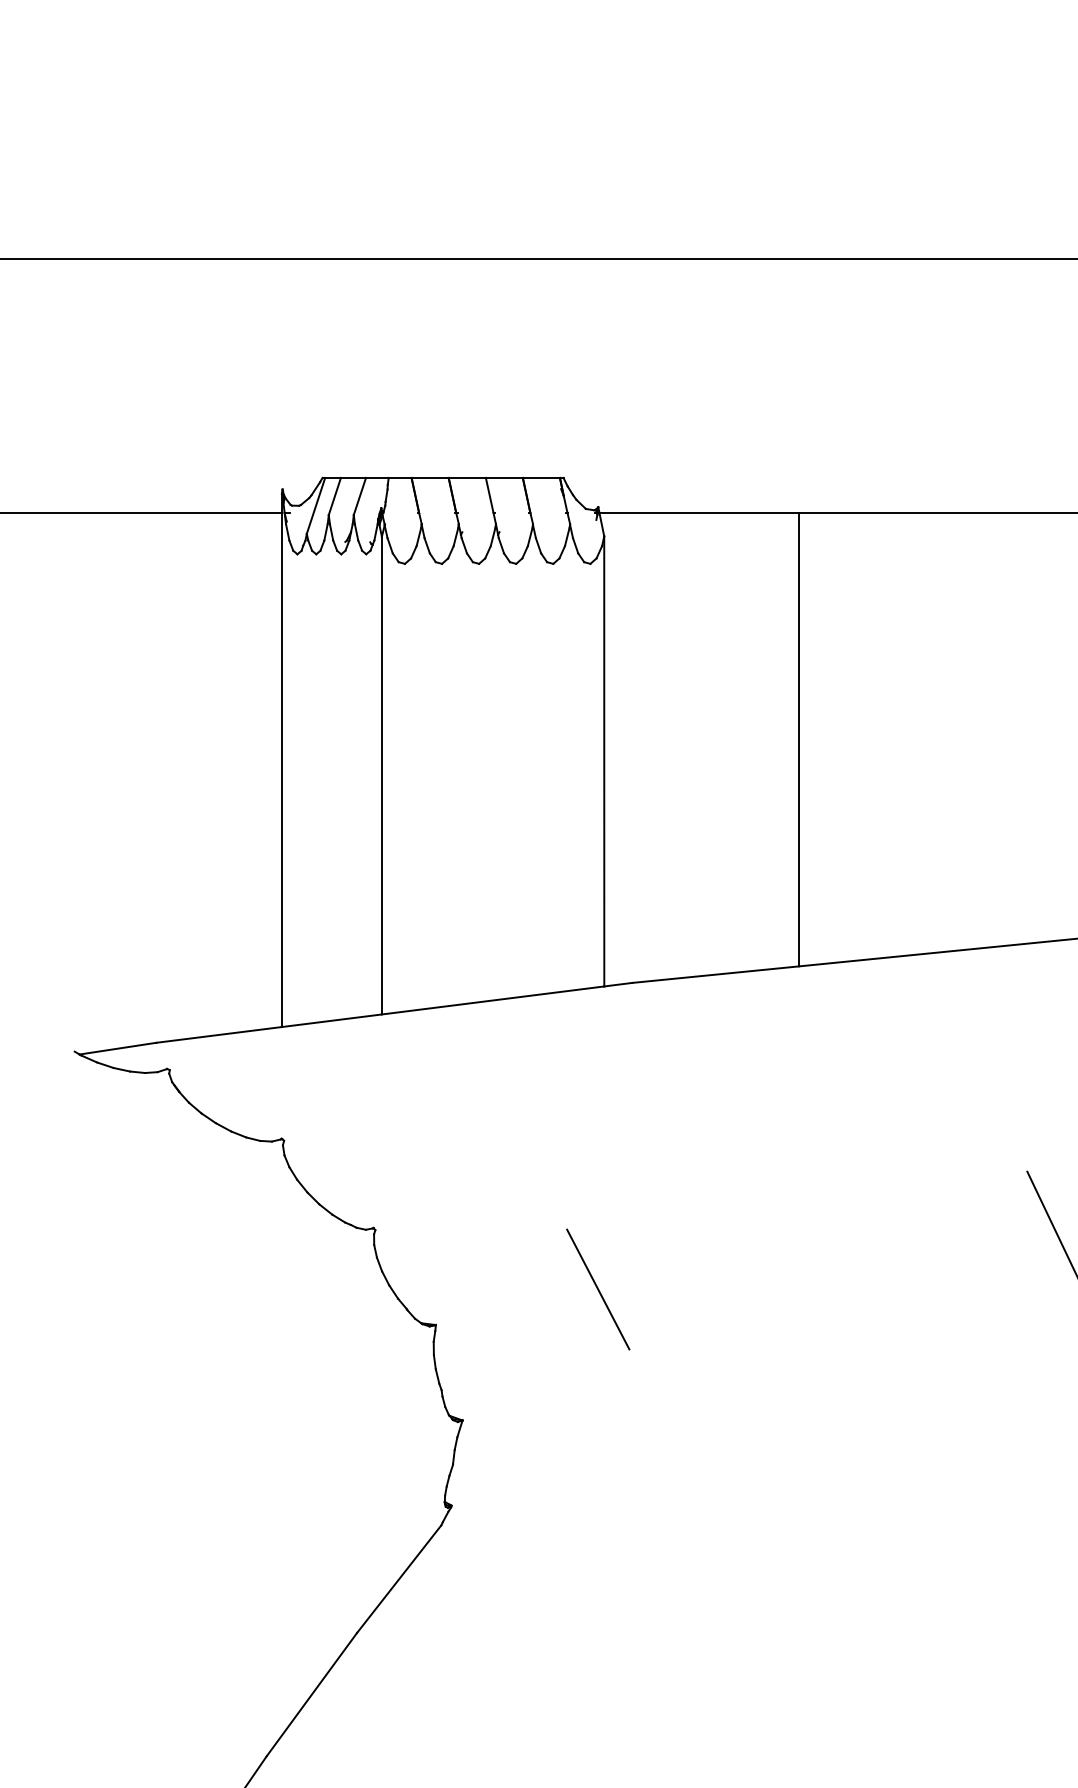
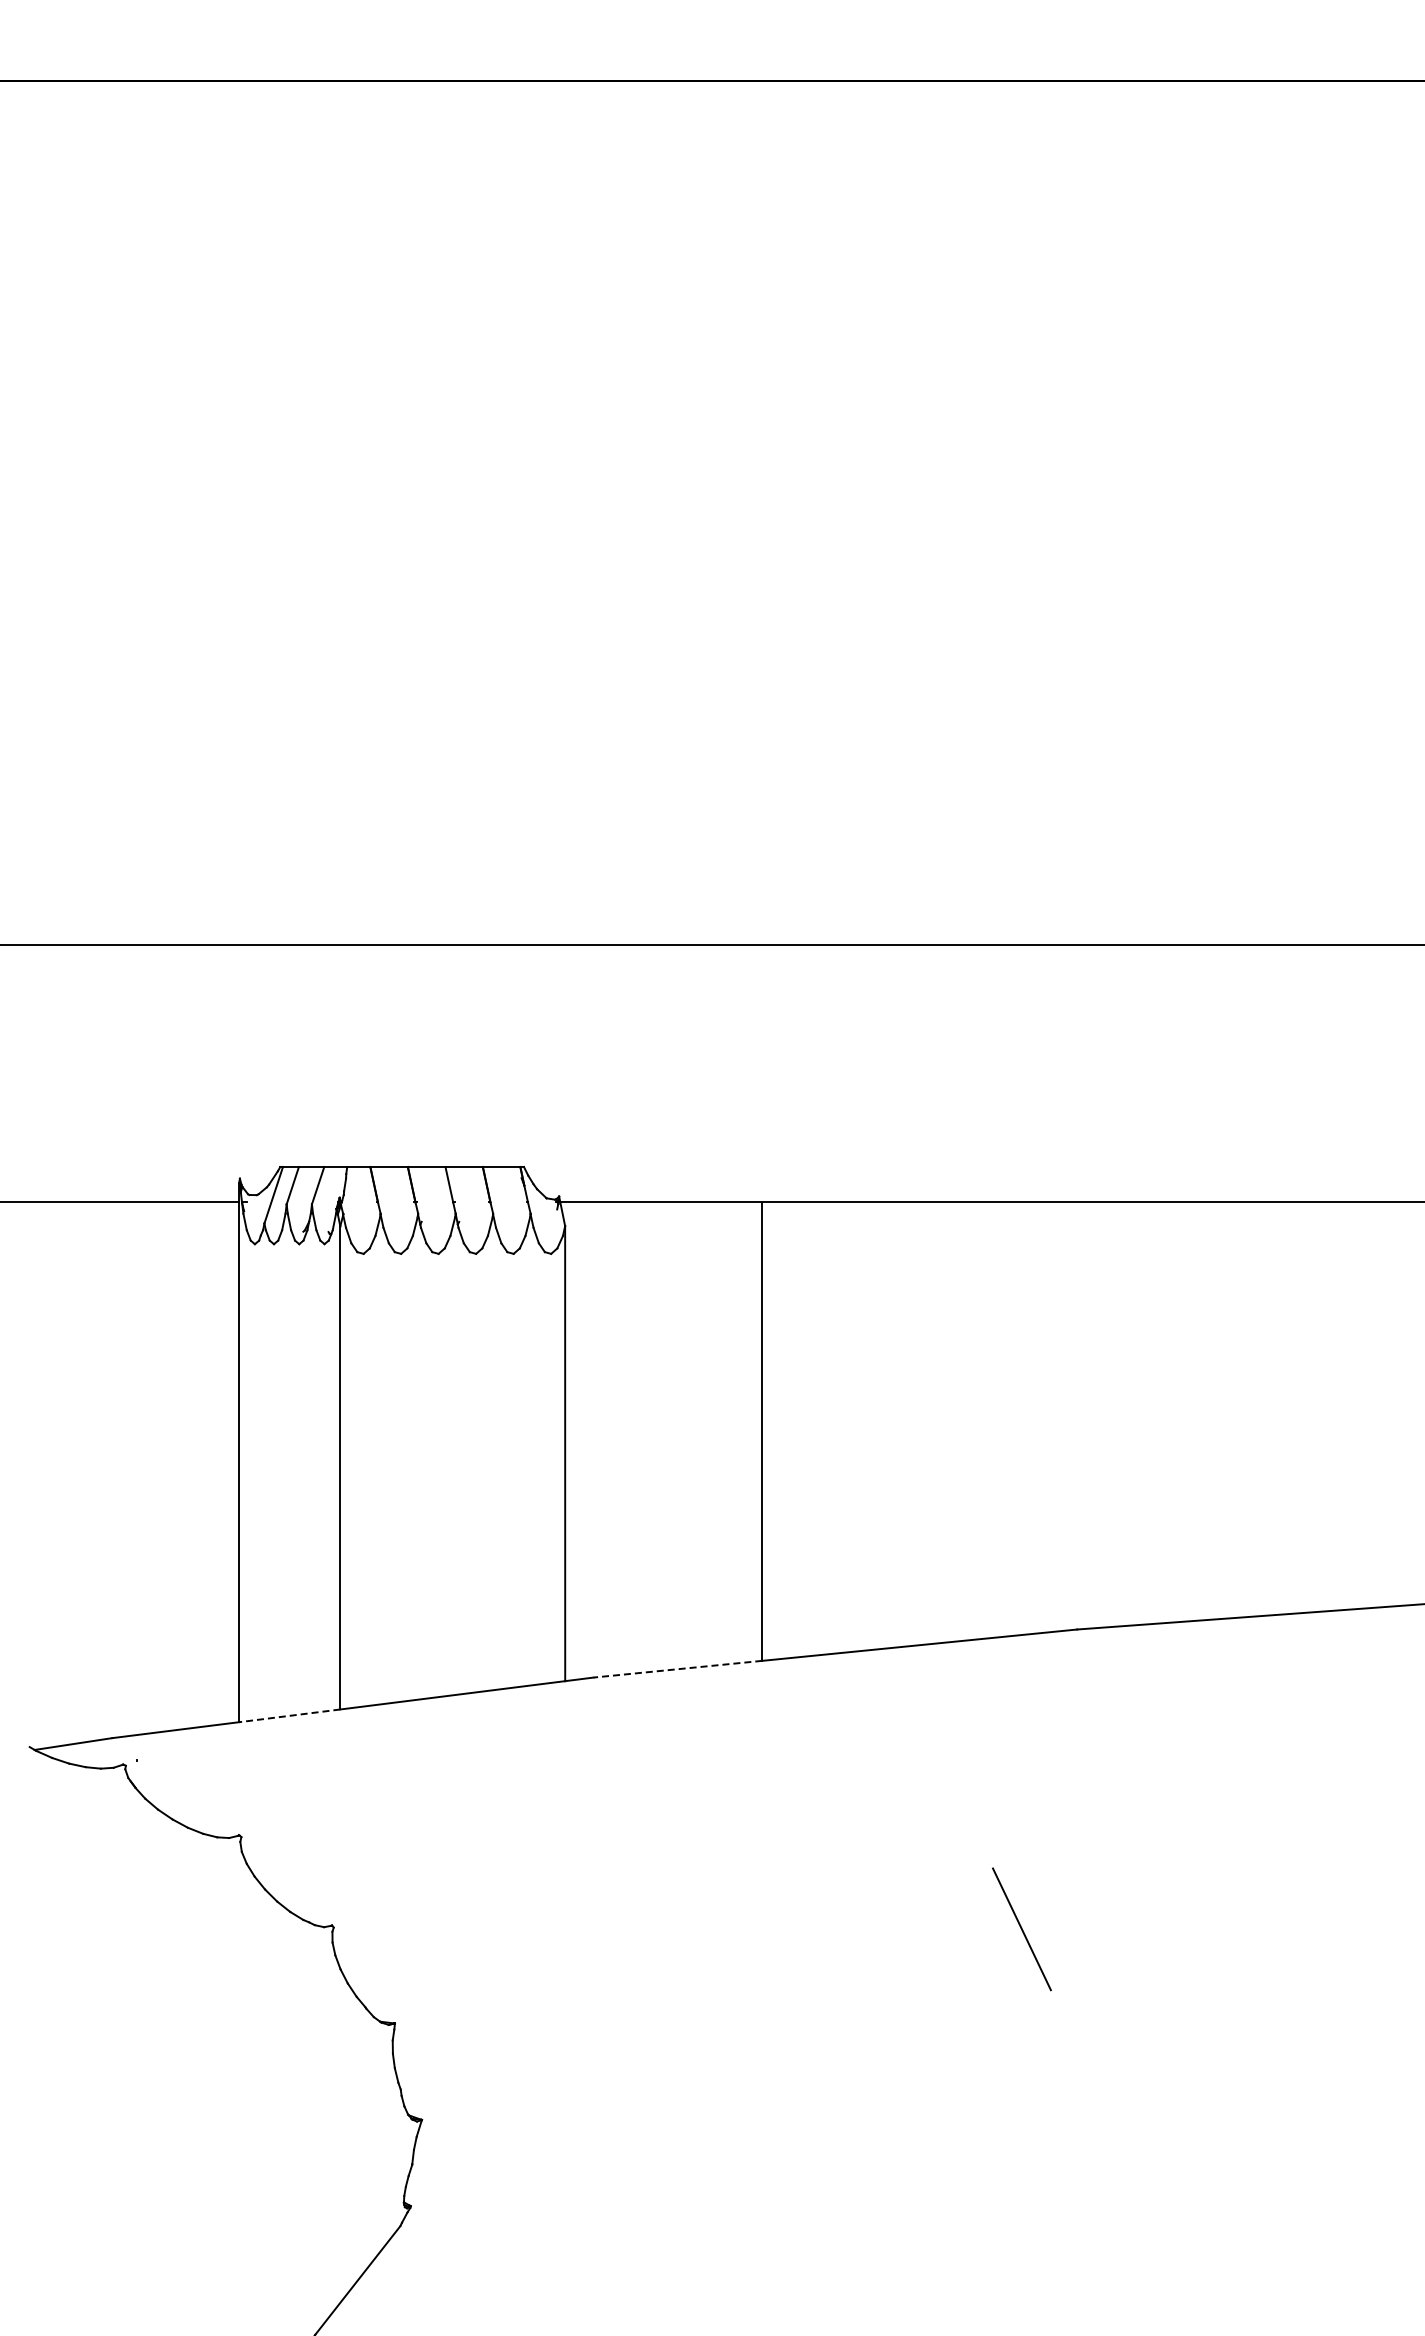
line: (715, 974) -> (677, 1669), solid -> dashed
line: (331, 1020) -> (289, 1715), solid -> dashed
line: (597, 1289) -> (558, 1987), removed

